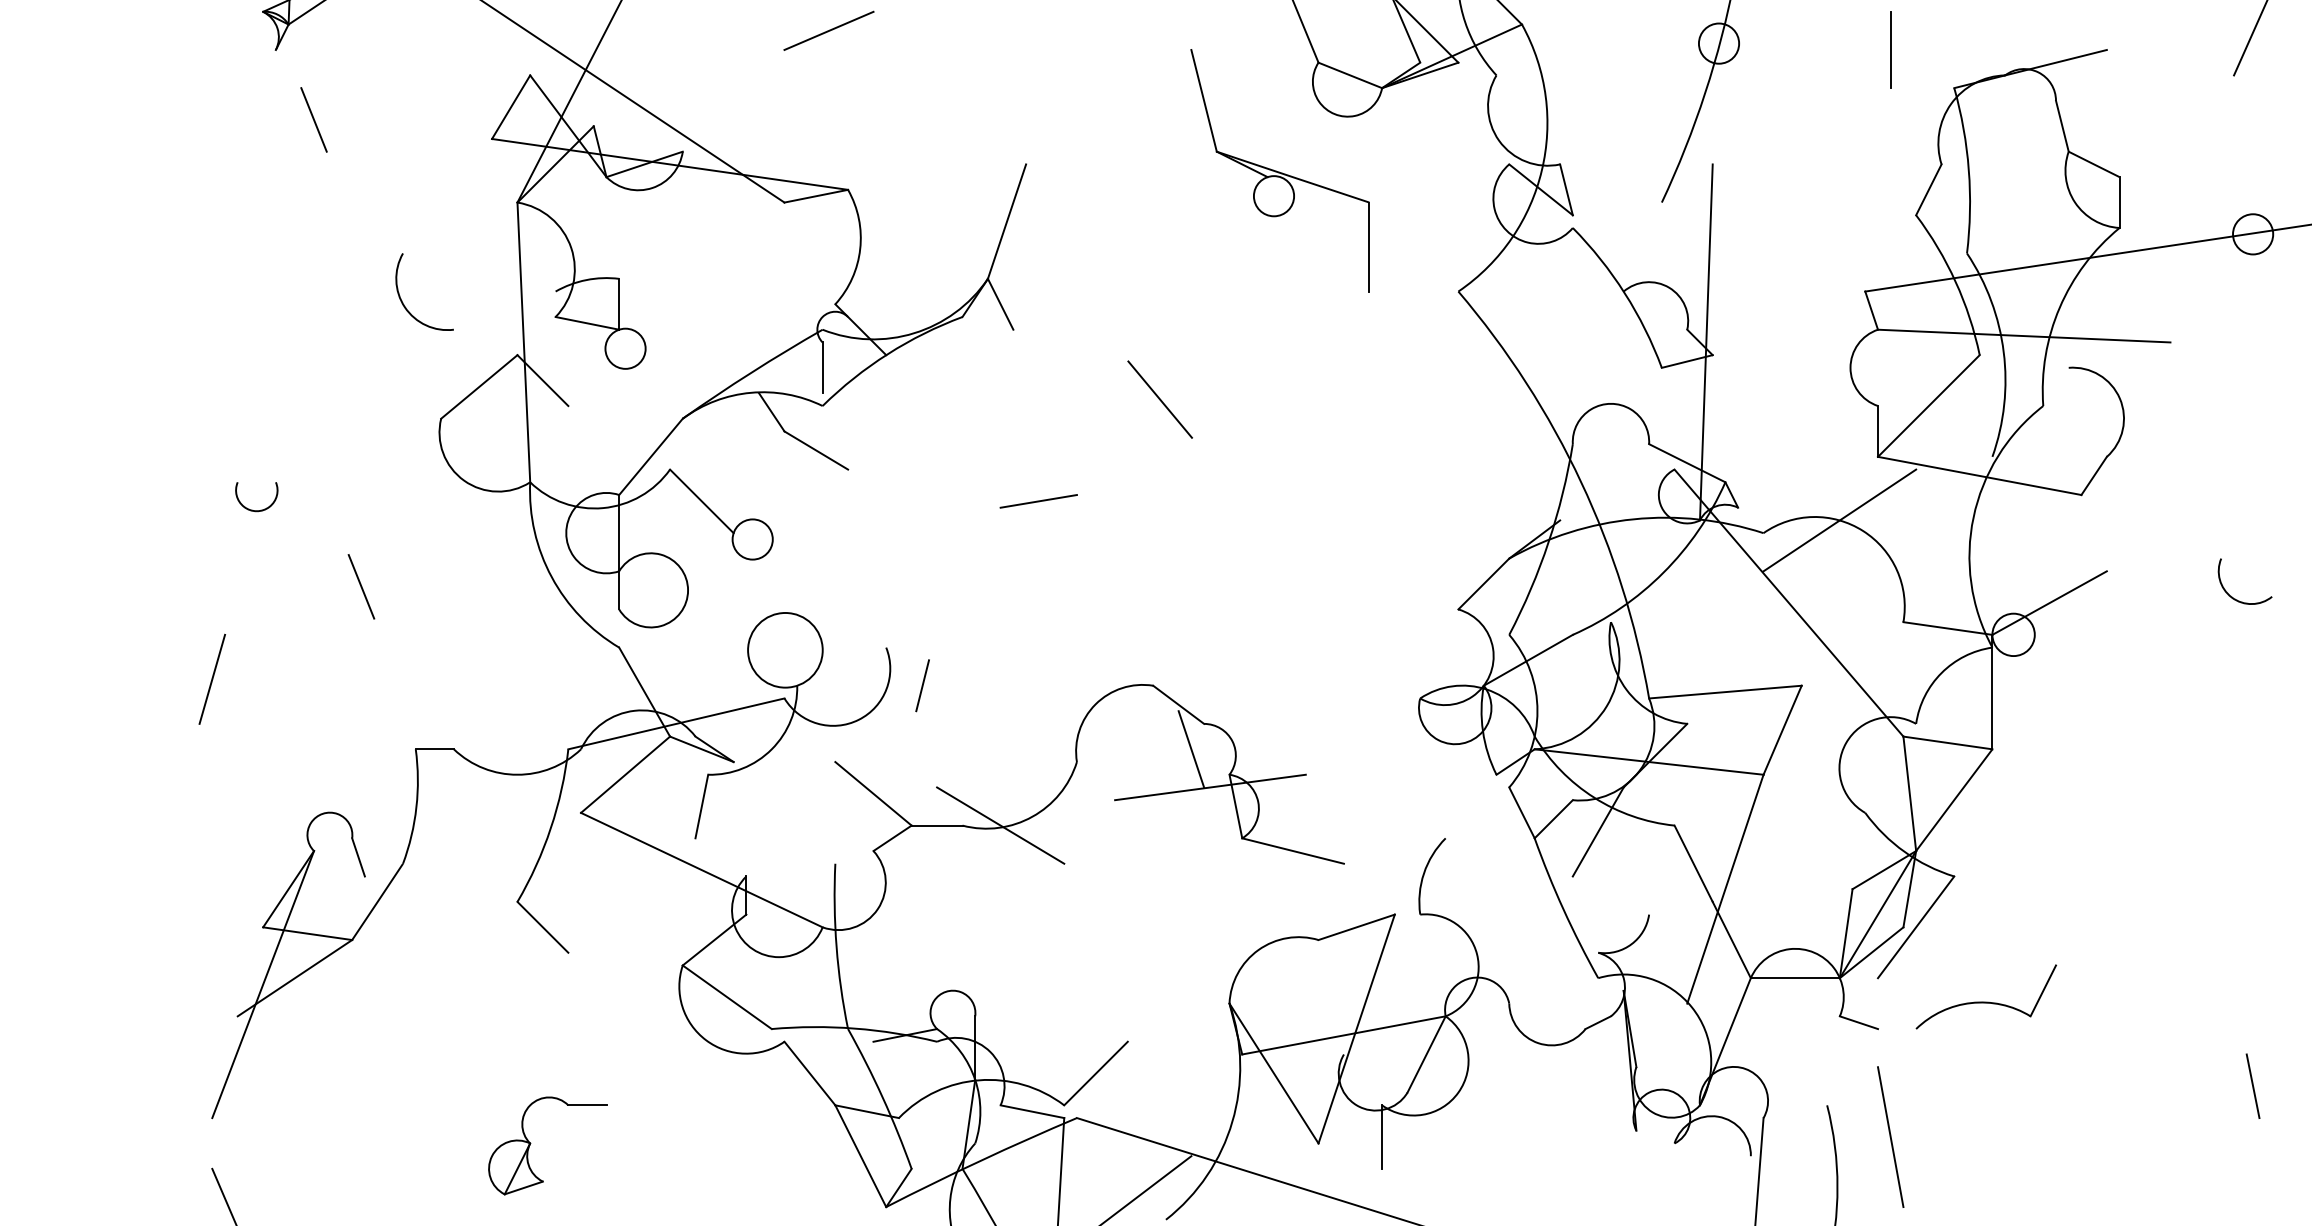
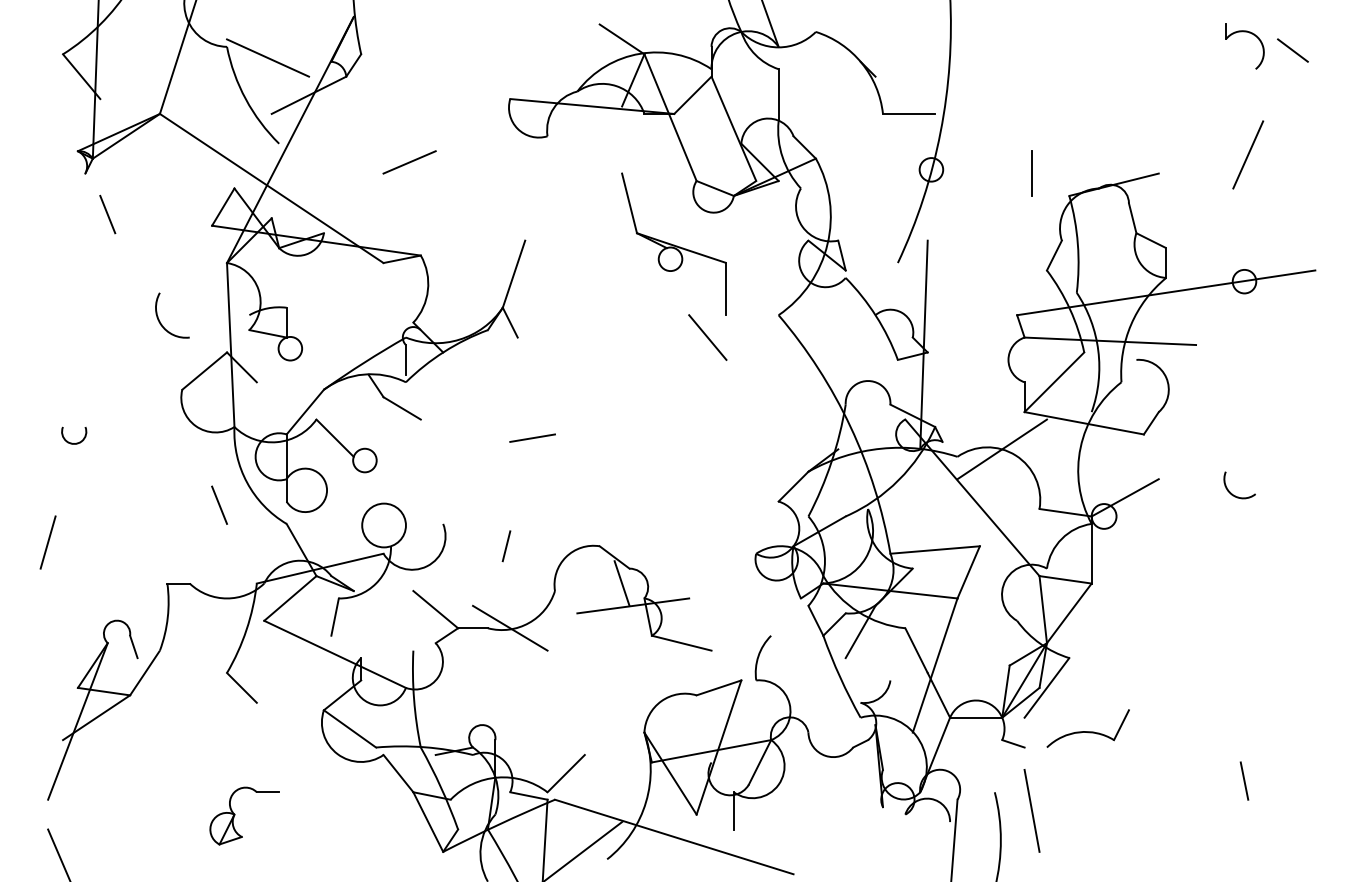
line: (1159, 399) -> (707, 337), moved
line: (361, 585) -> (219, 504), moved
line: (922, 686) -> (506, 546), moved

